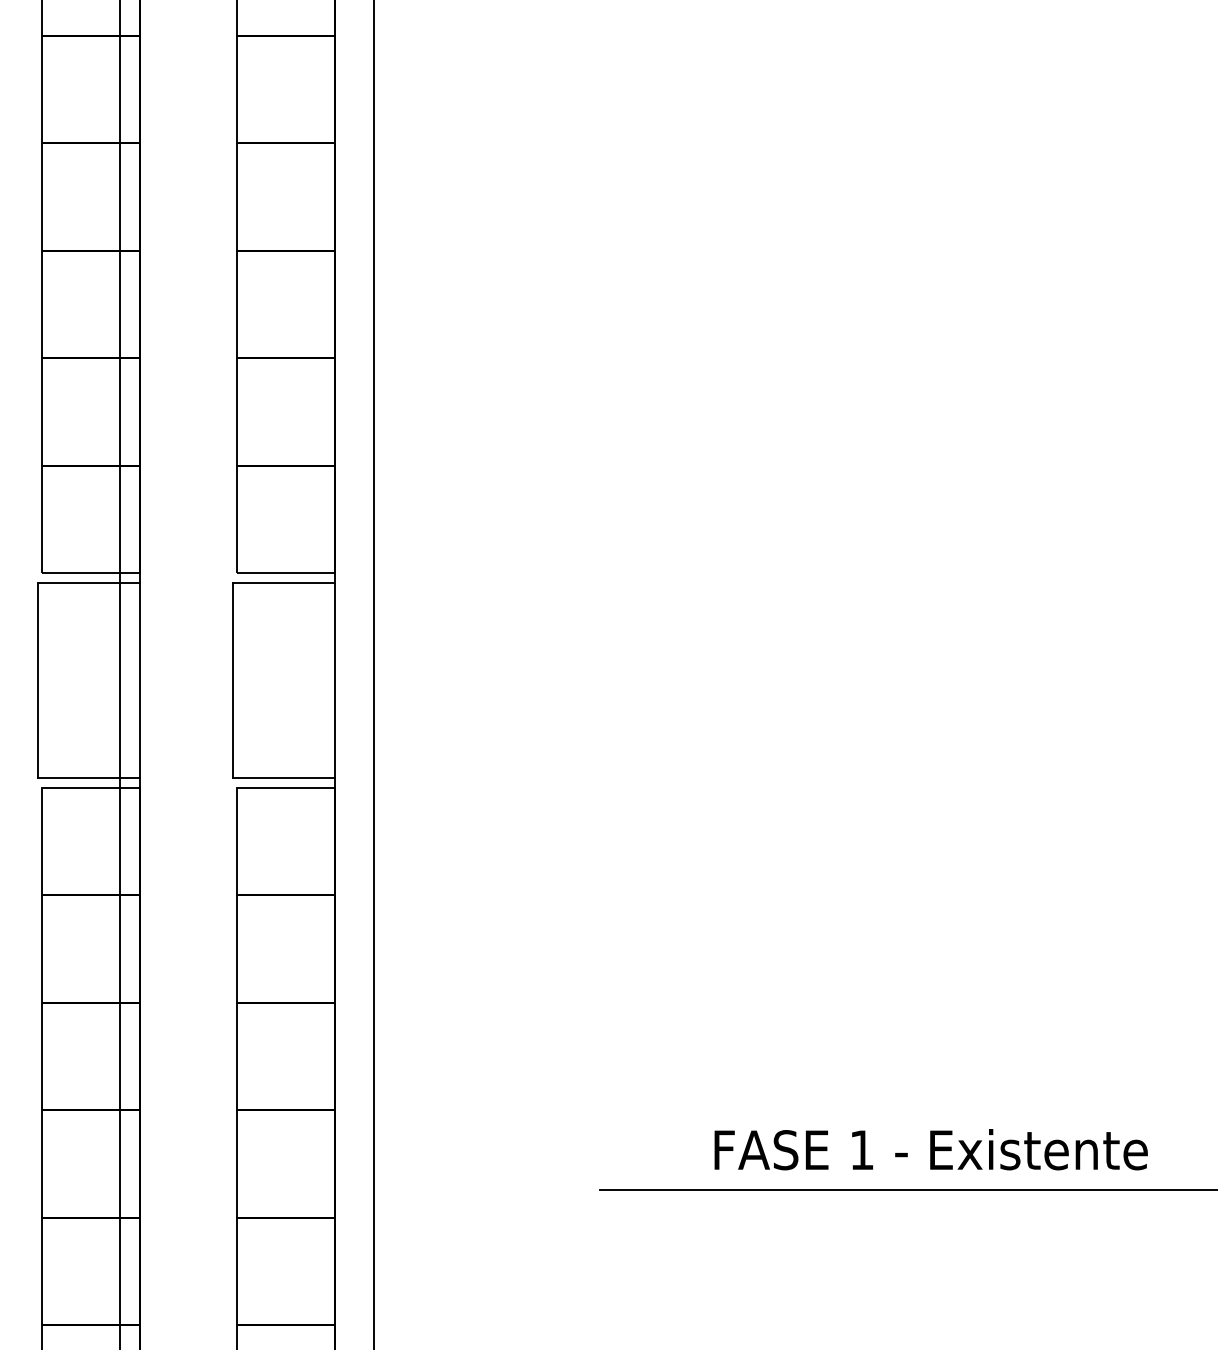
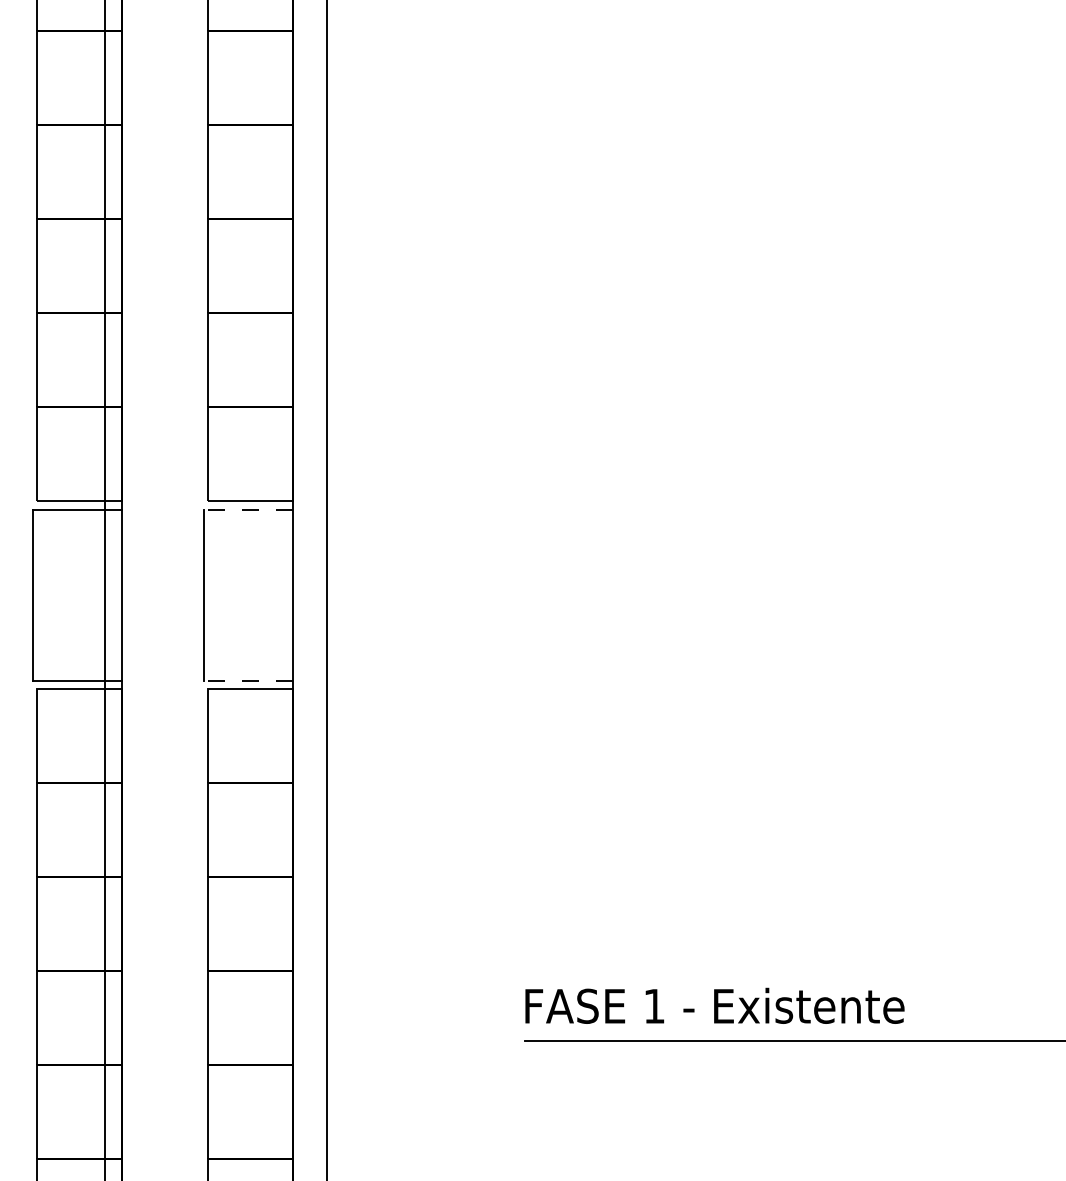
line: (283, 582) -> (248, 509), solid -> dashed
line: (283, 777) -> (248, 680), solid -> dashed
text: (930, 1149) -> (714, 1005), moved

